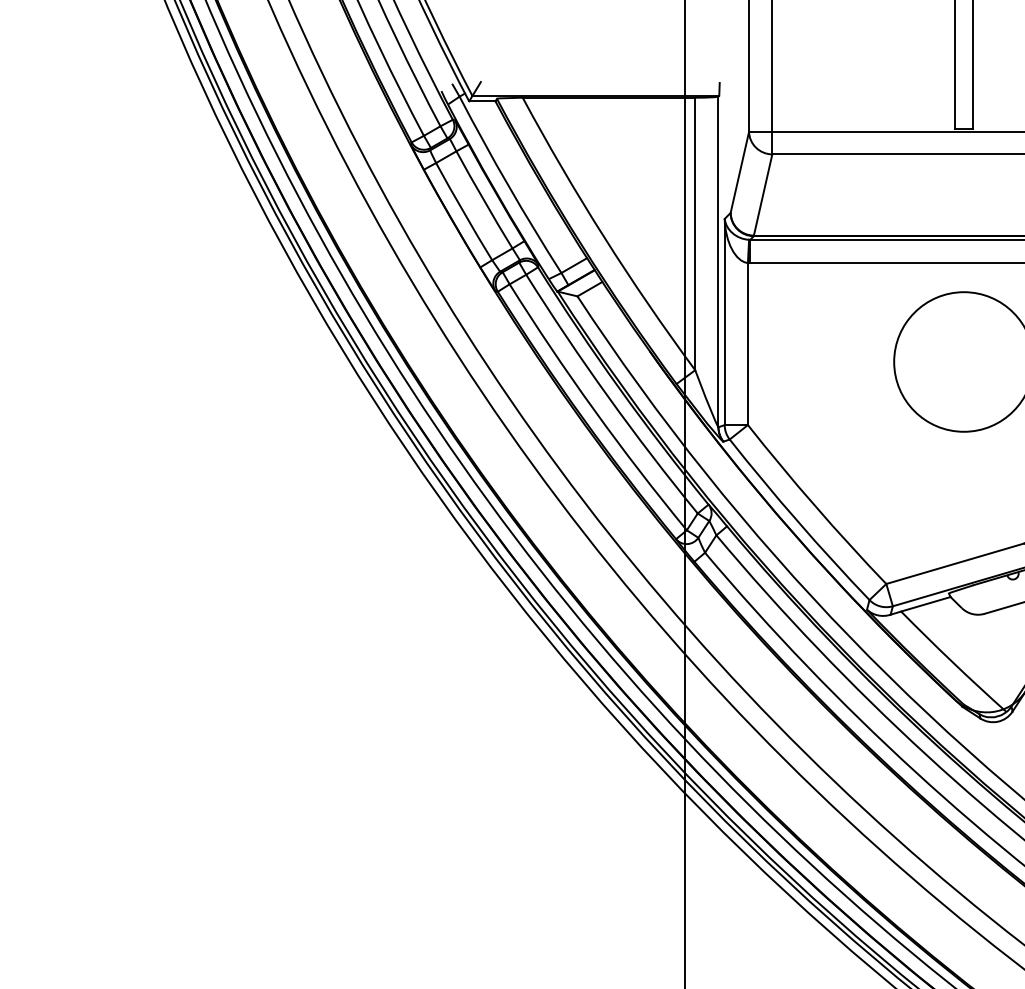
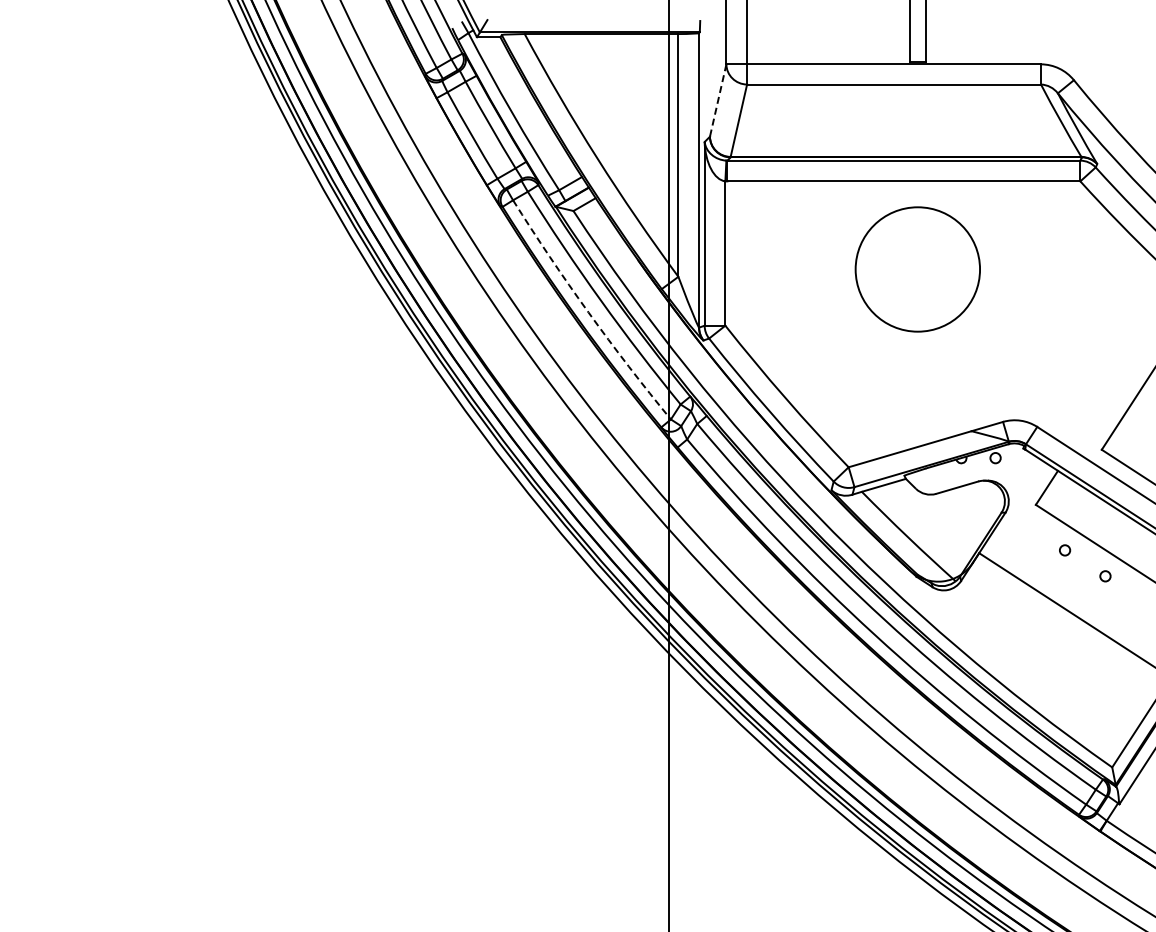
line: (740, 173) -> (718, 101), solid -> dashed
arc: (594, 410) -> (588, 312), solid -> dashed

